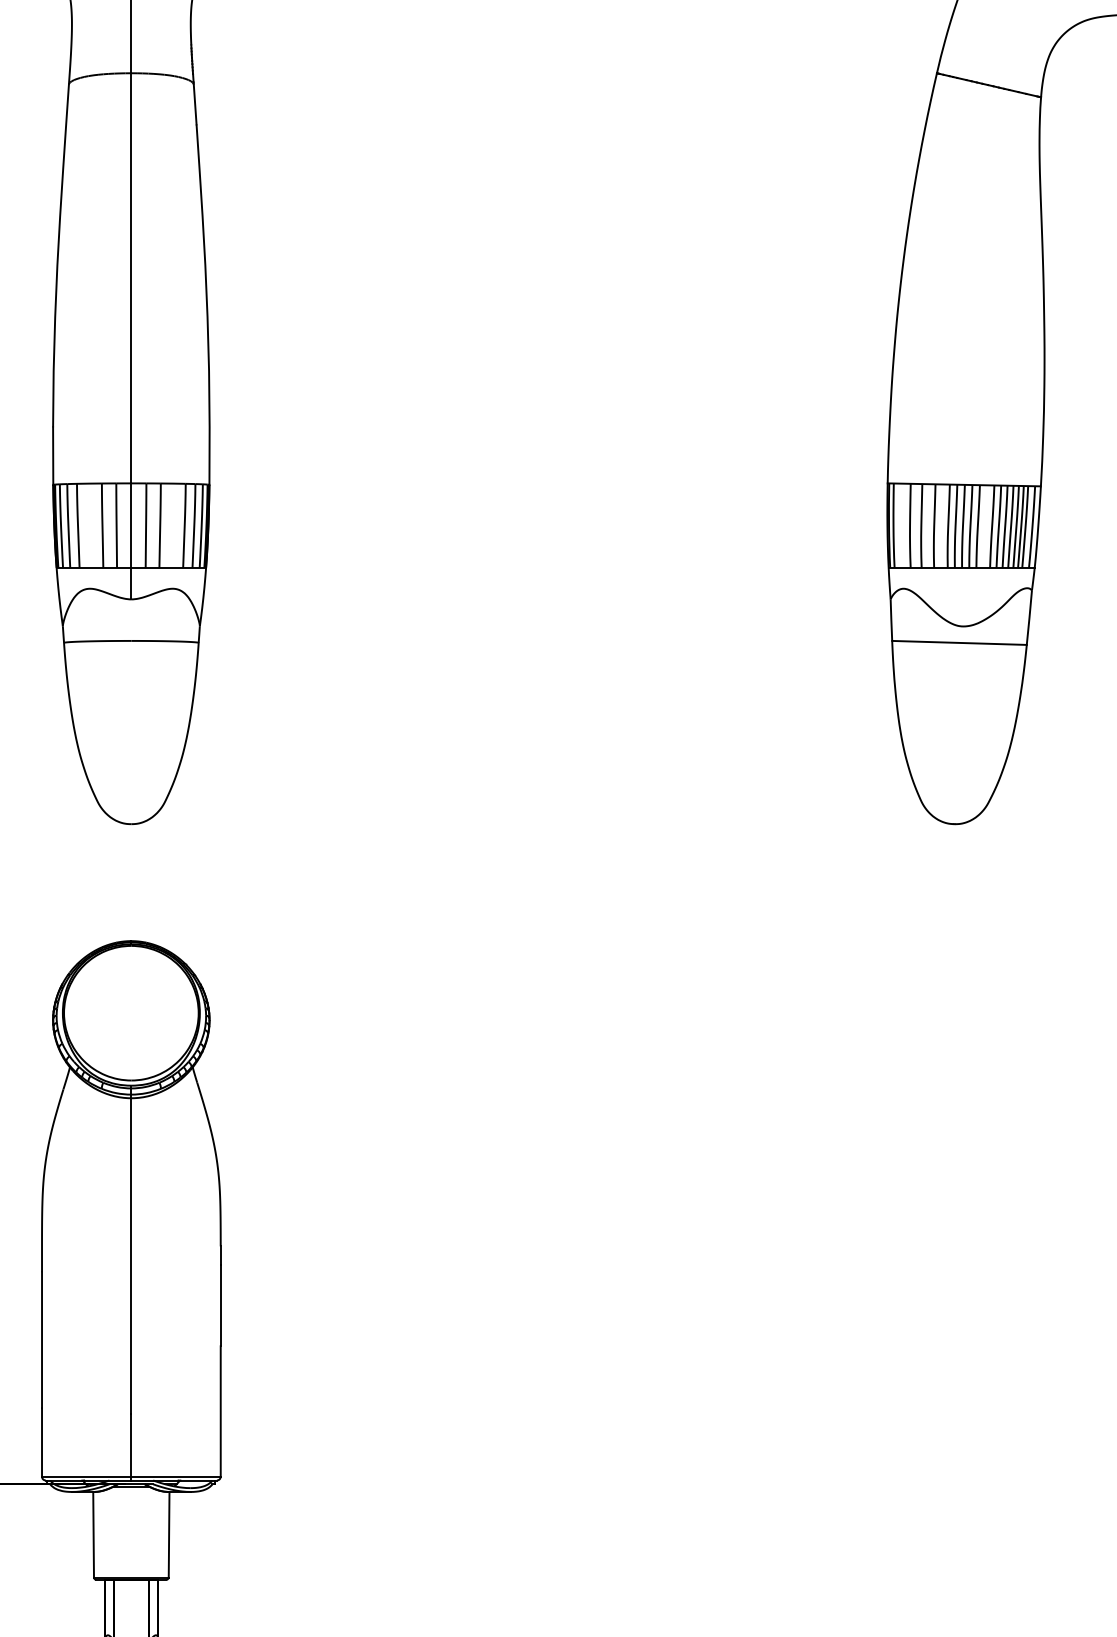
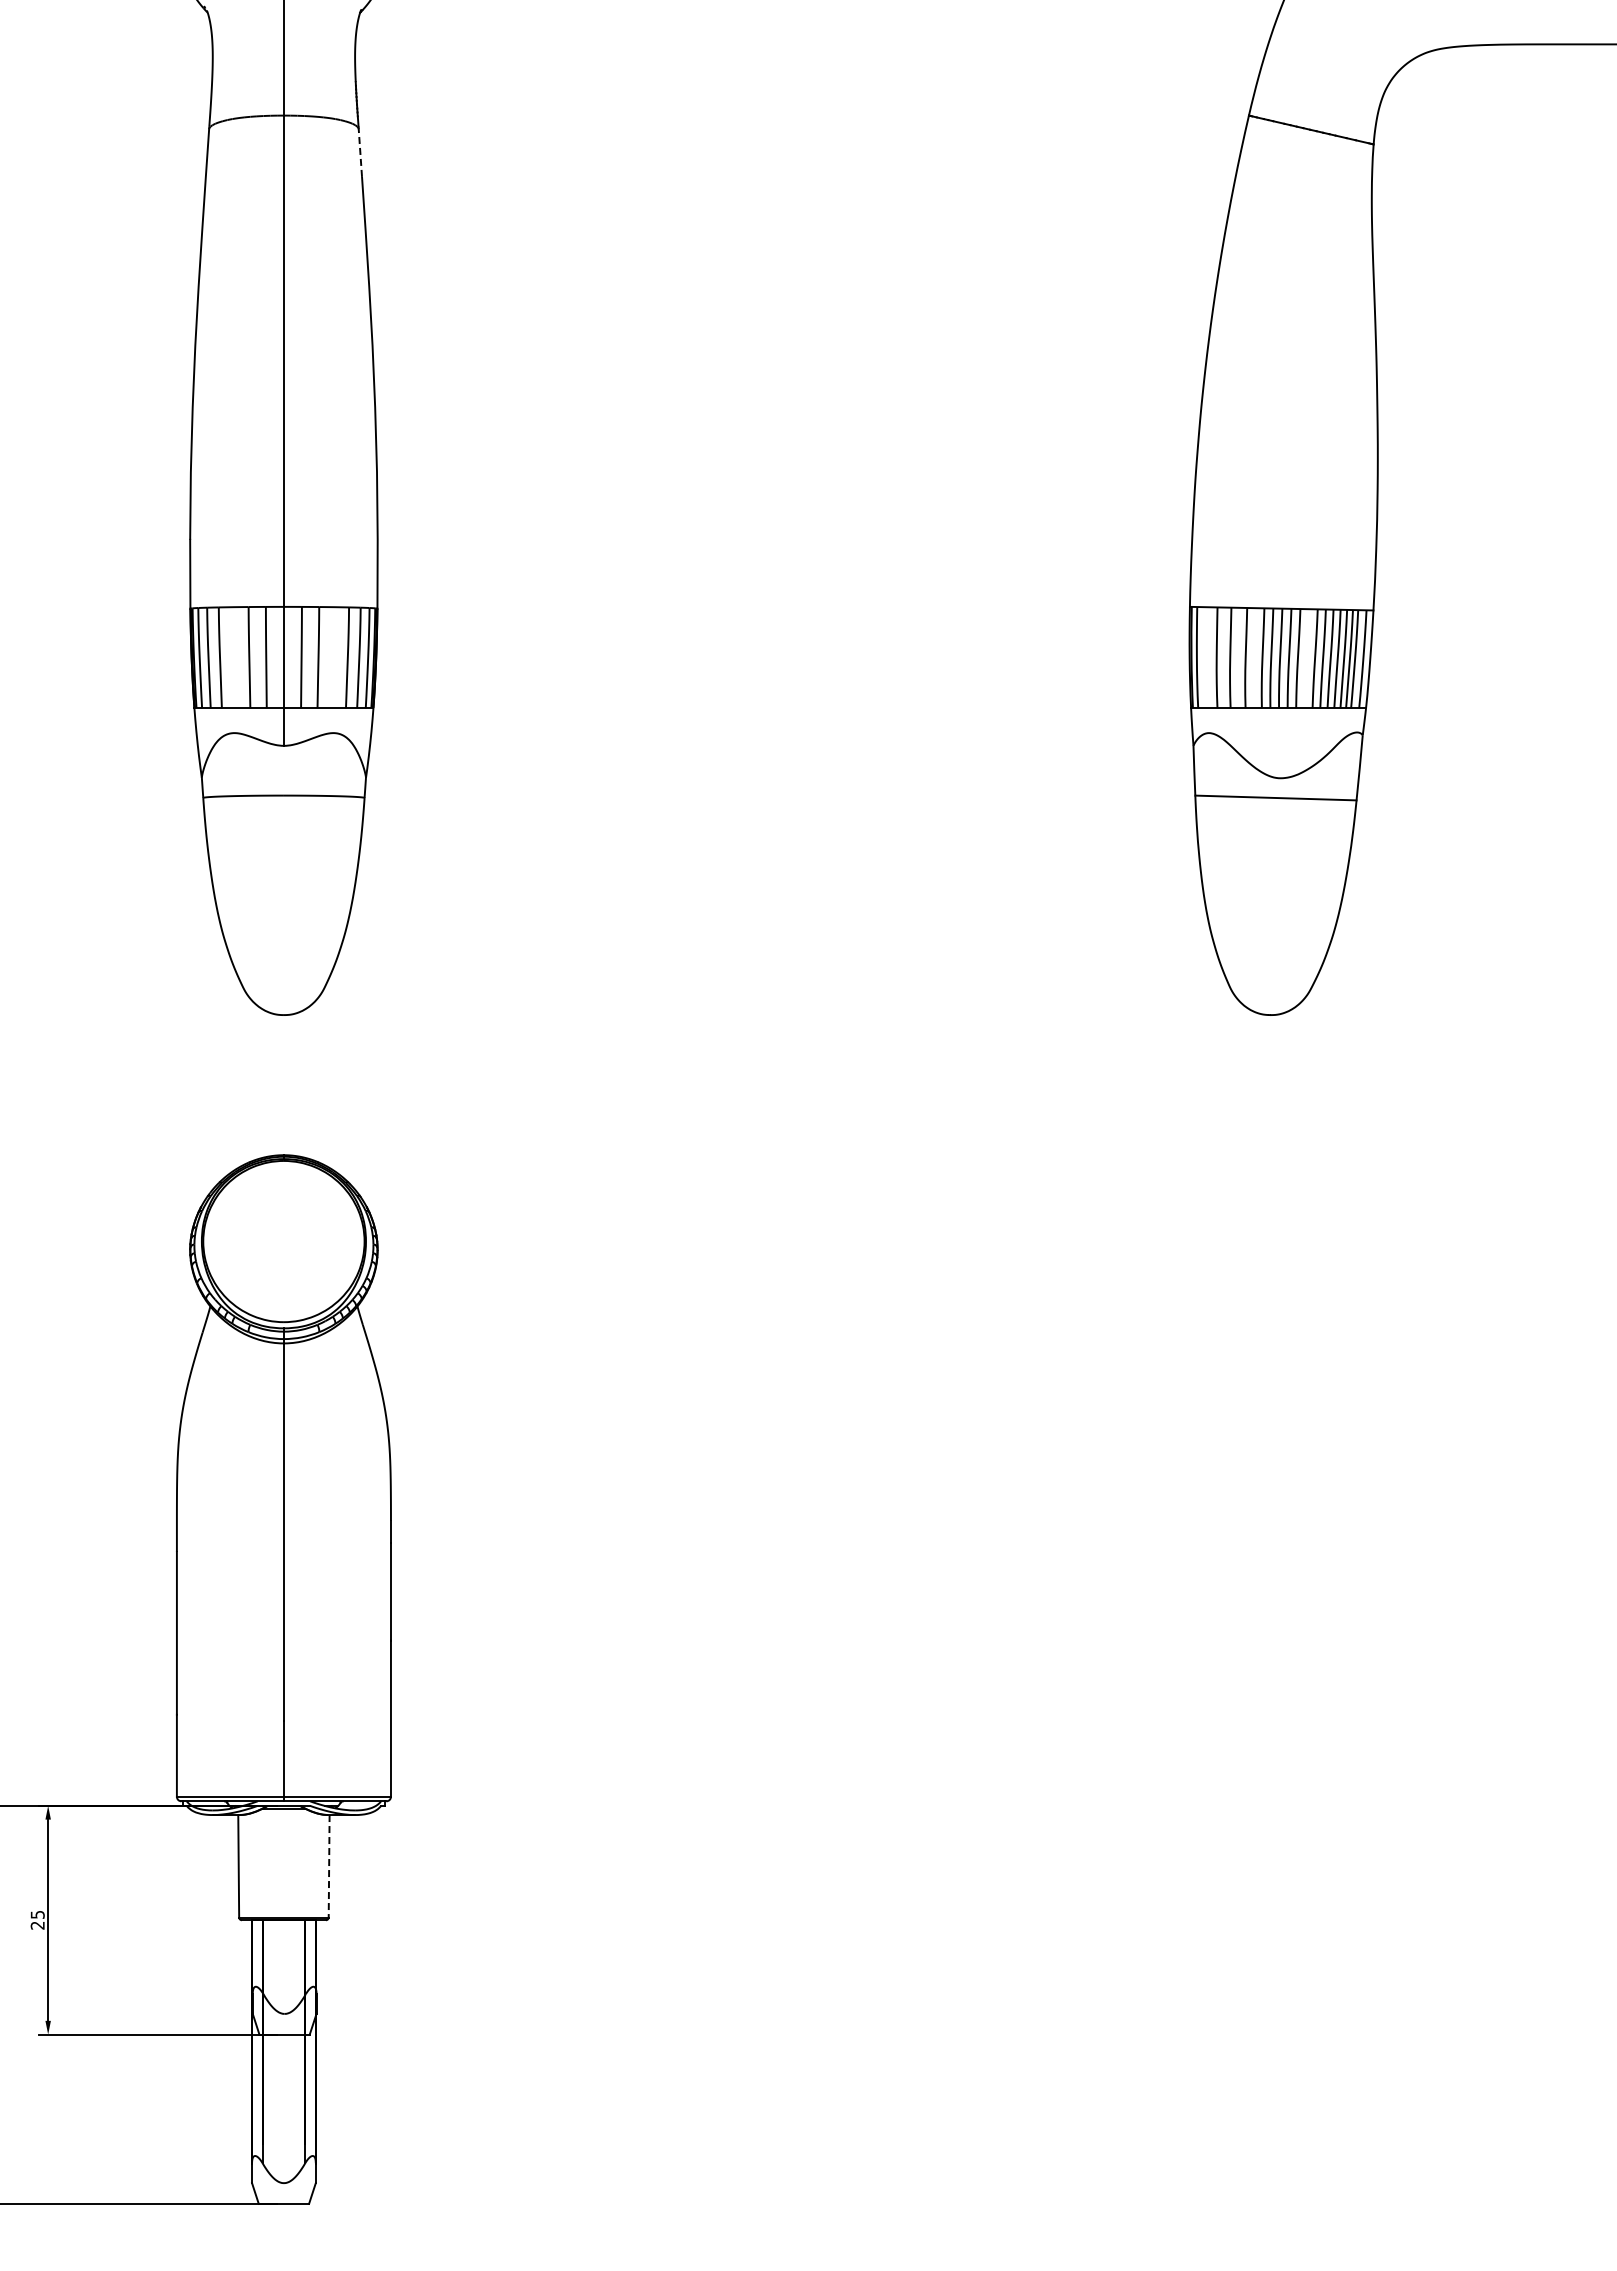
line: (195, 103) -> (360, 151), solid -> dashed
line: (169, 1534) -> (329, 1866), solid -> dashed

